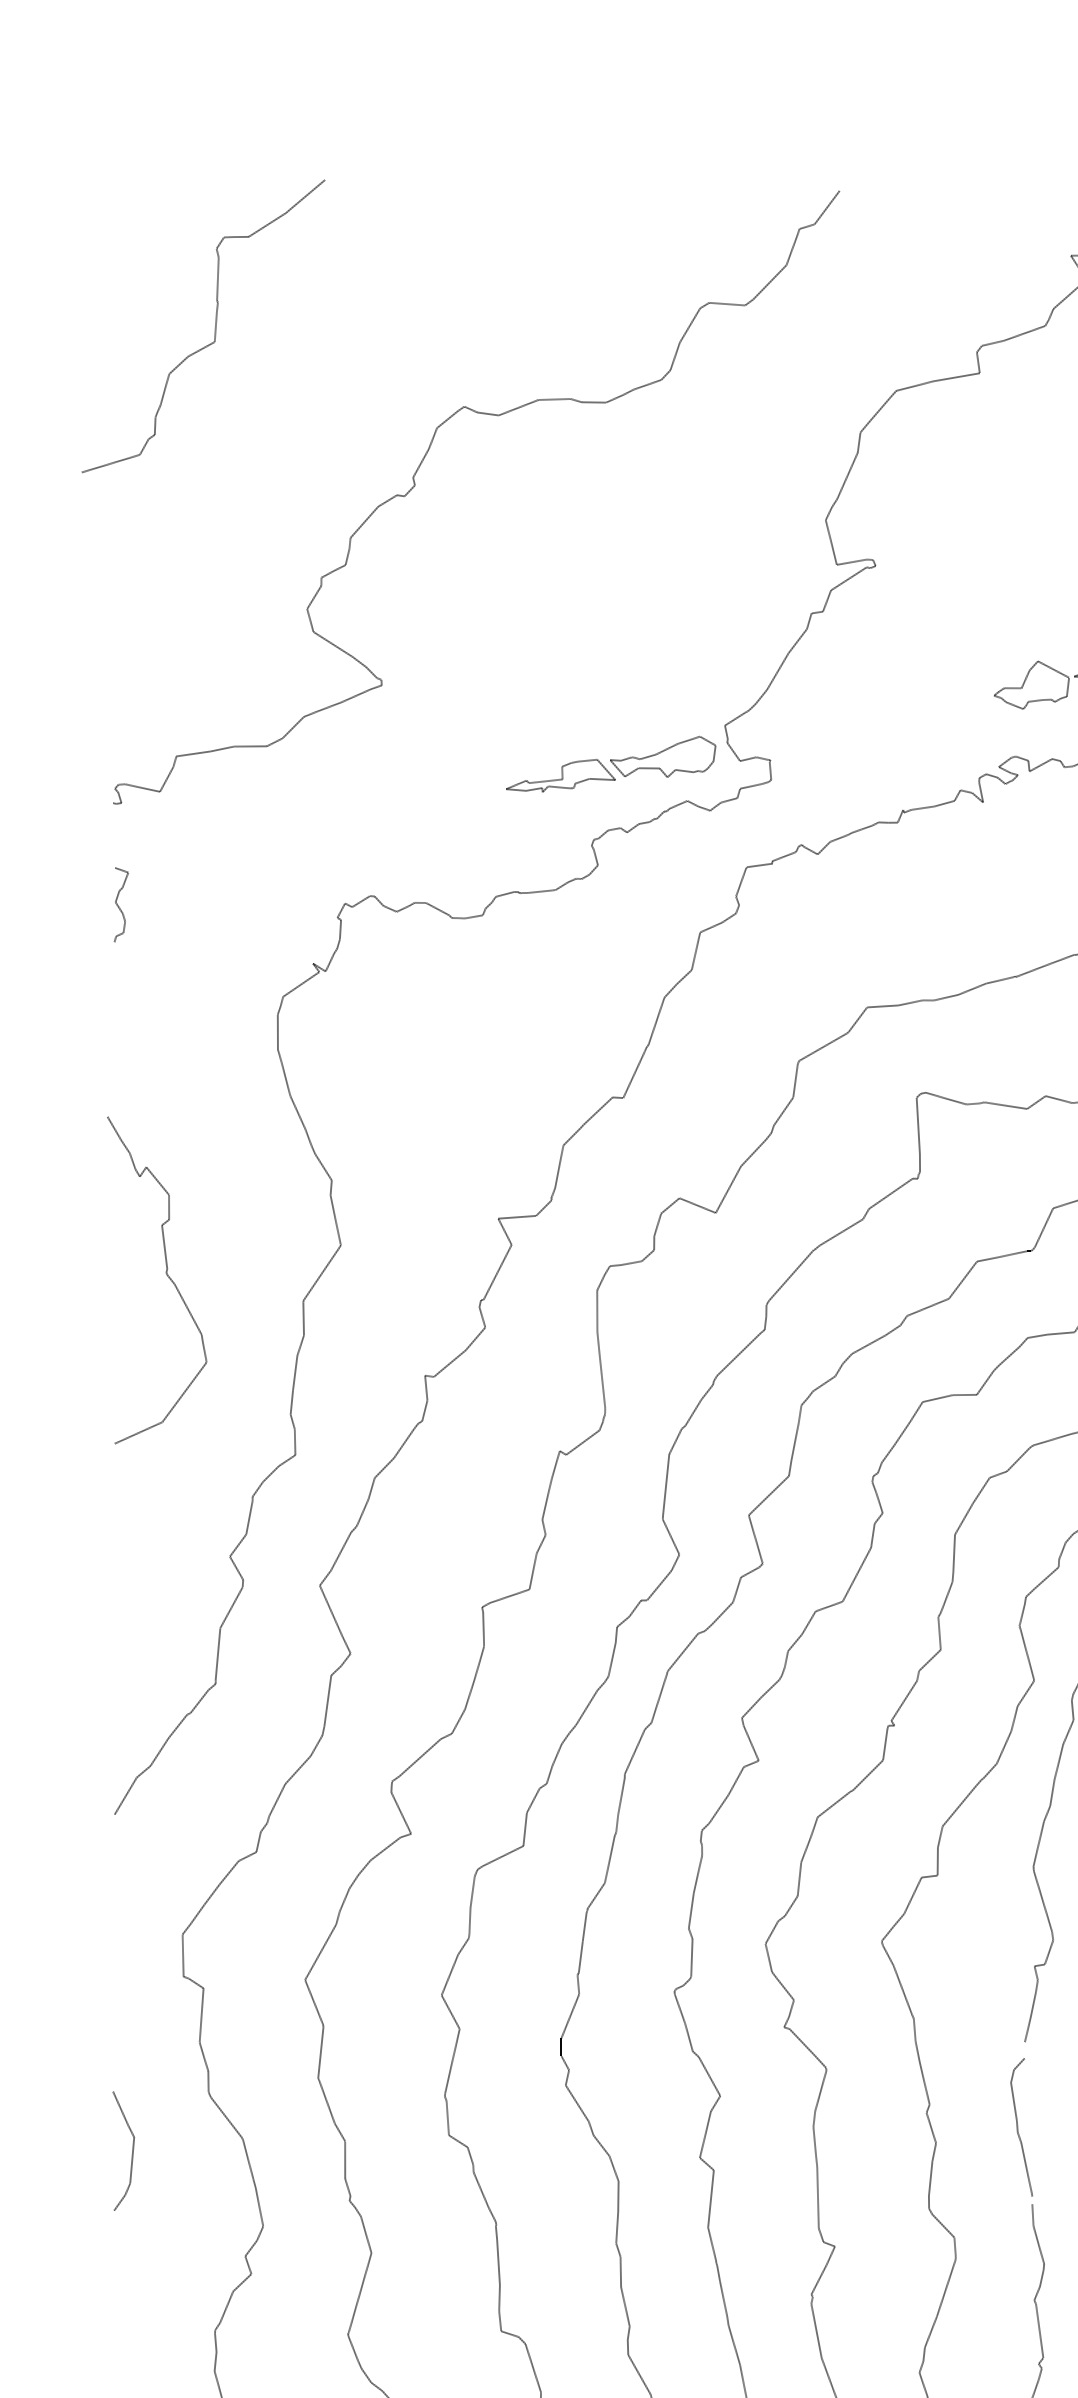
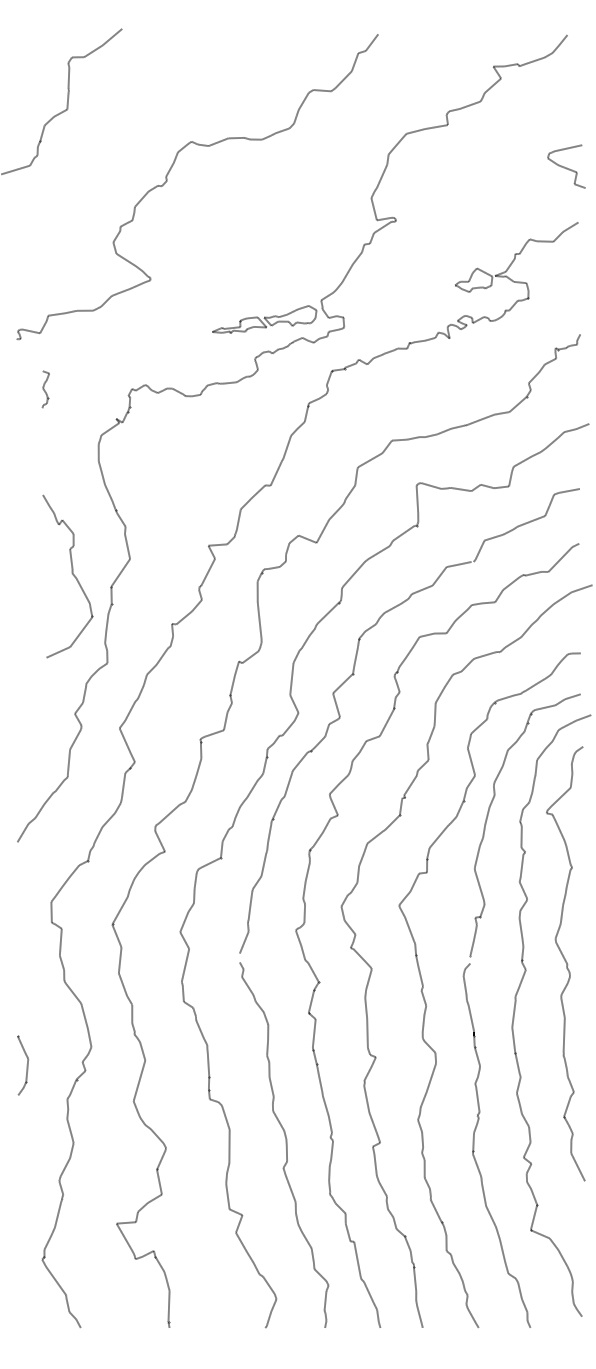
curve: (118, 904) -> (44, 389), moved
curve: (164, 1274) -> (71, 573), moved
curve: (130, 2150) -> (26, 1065), moved

